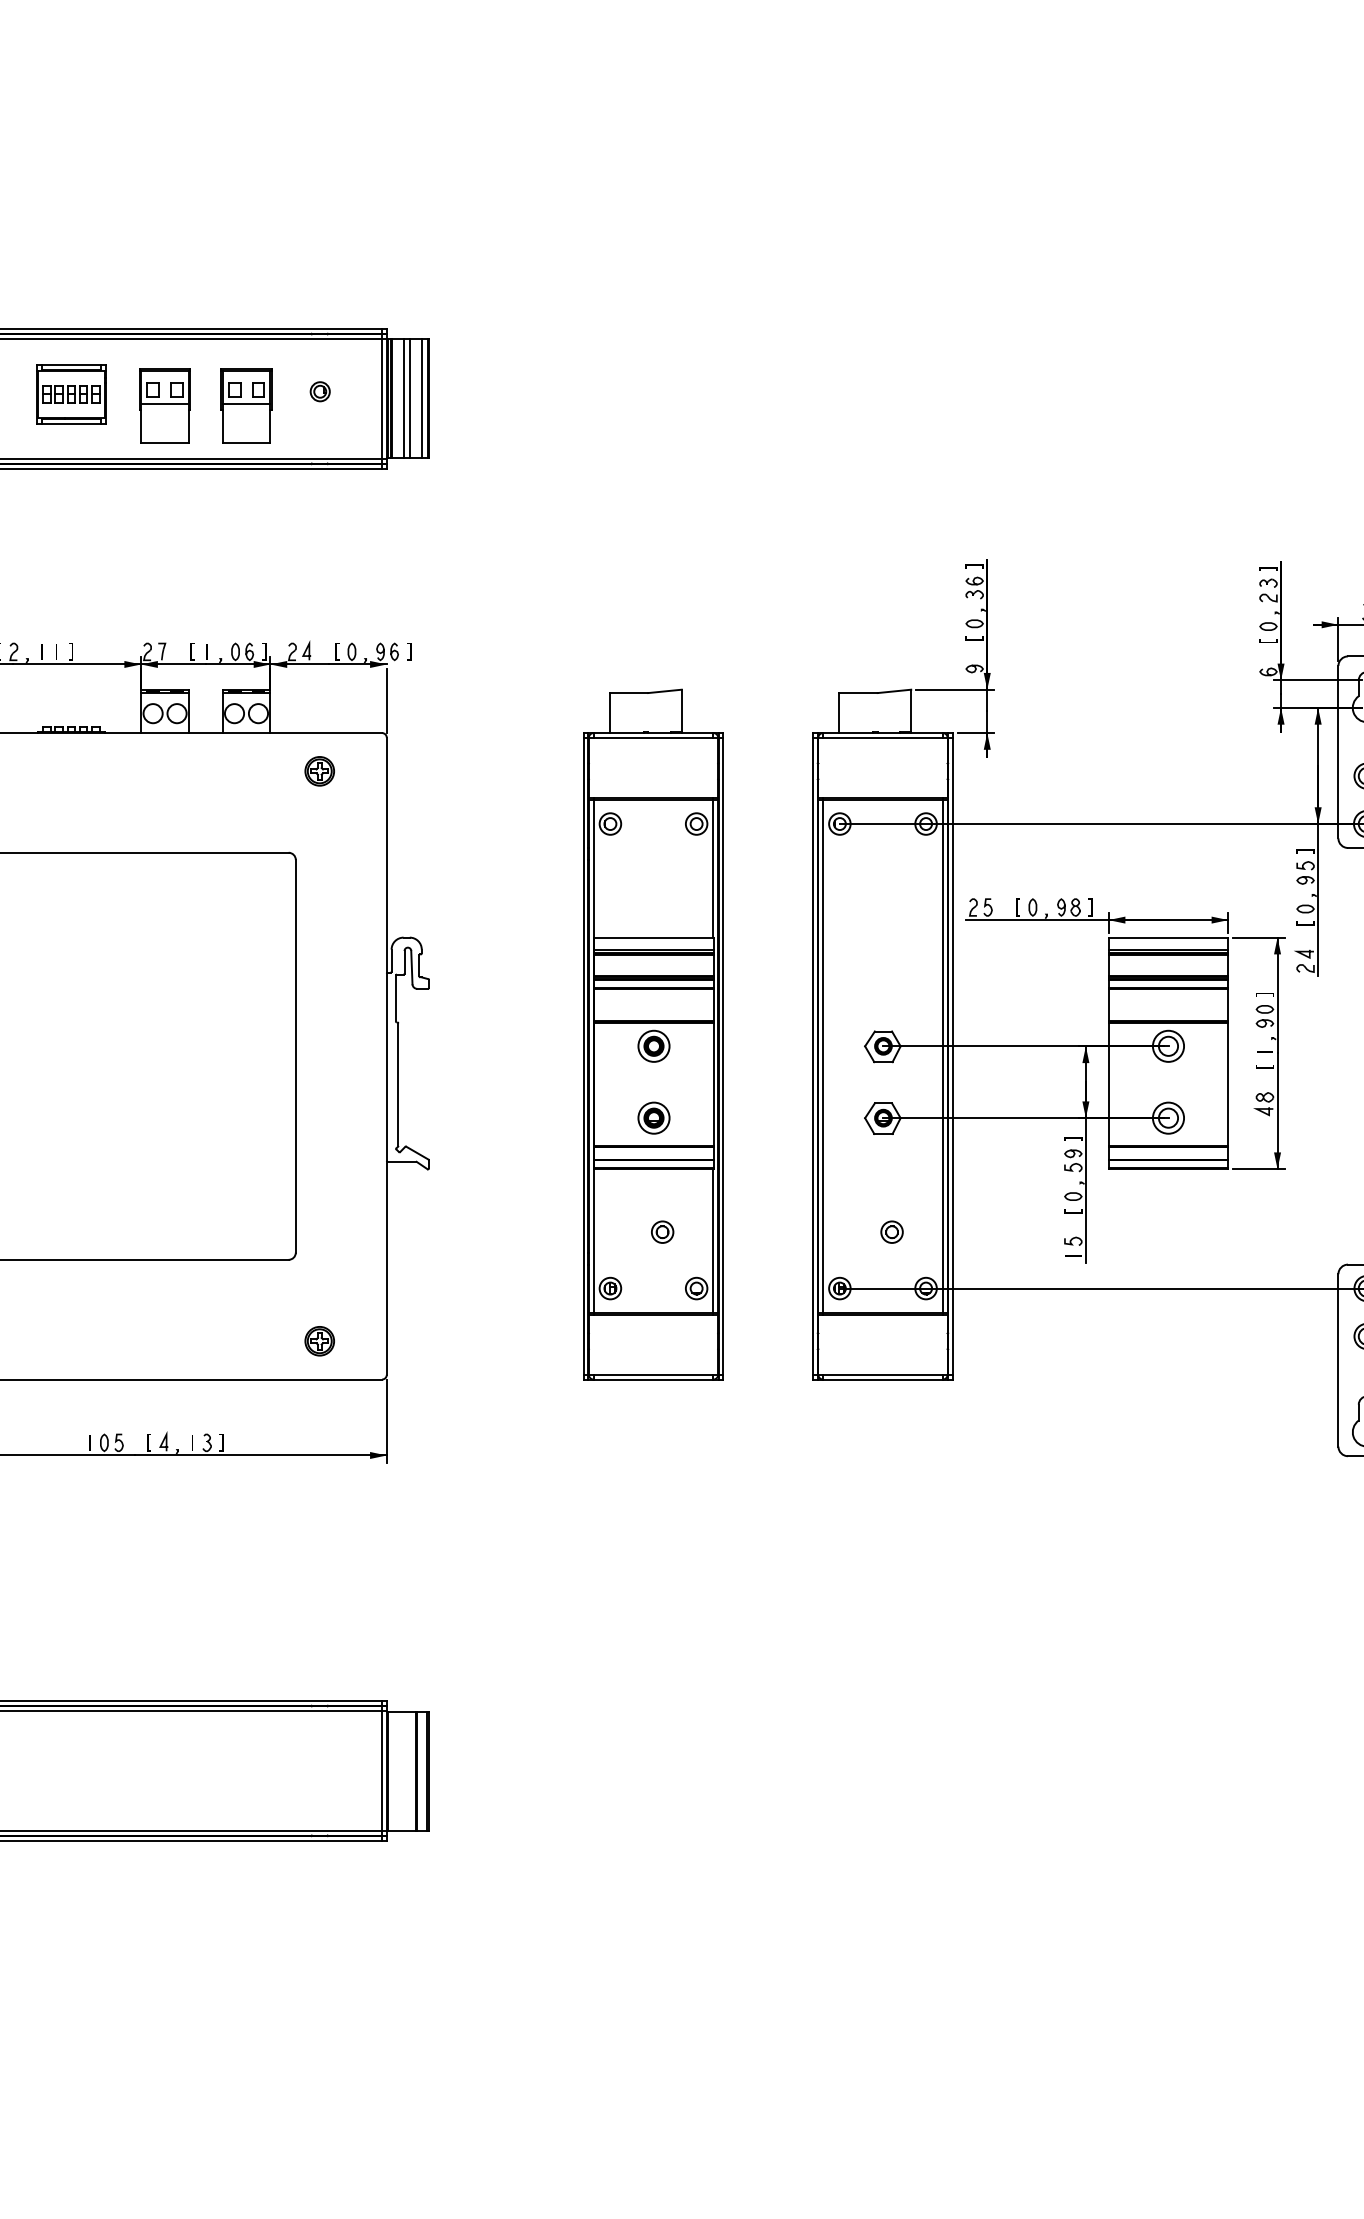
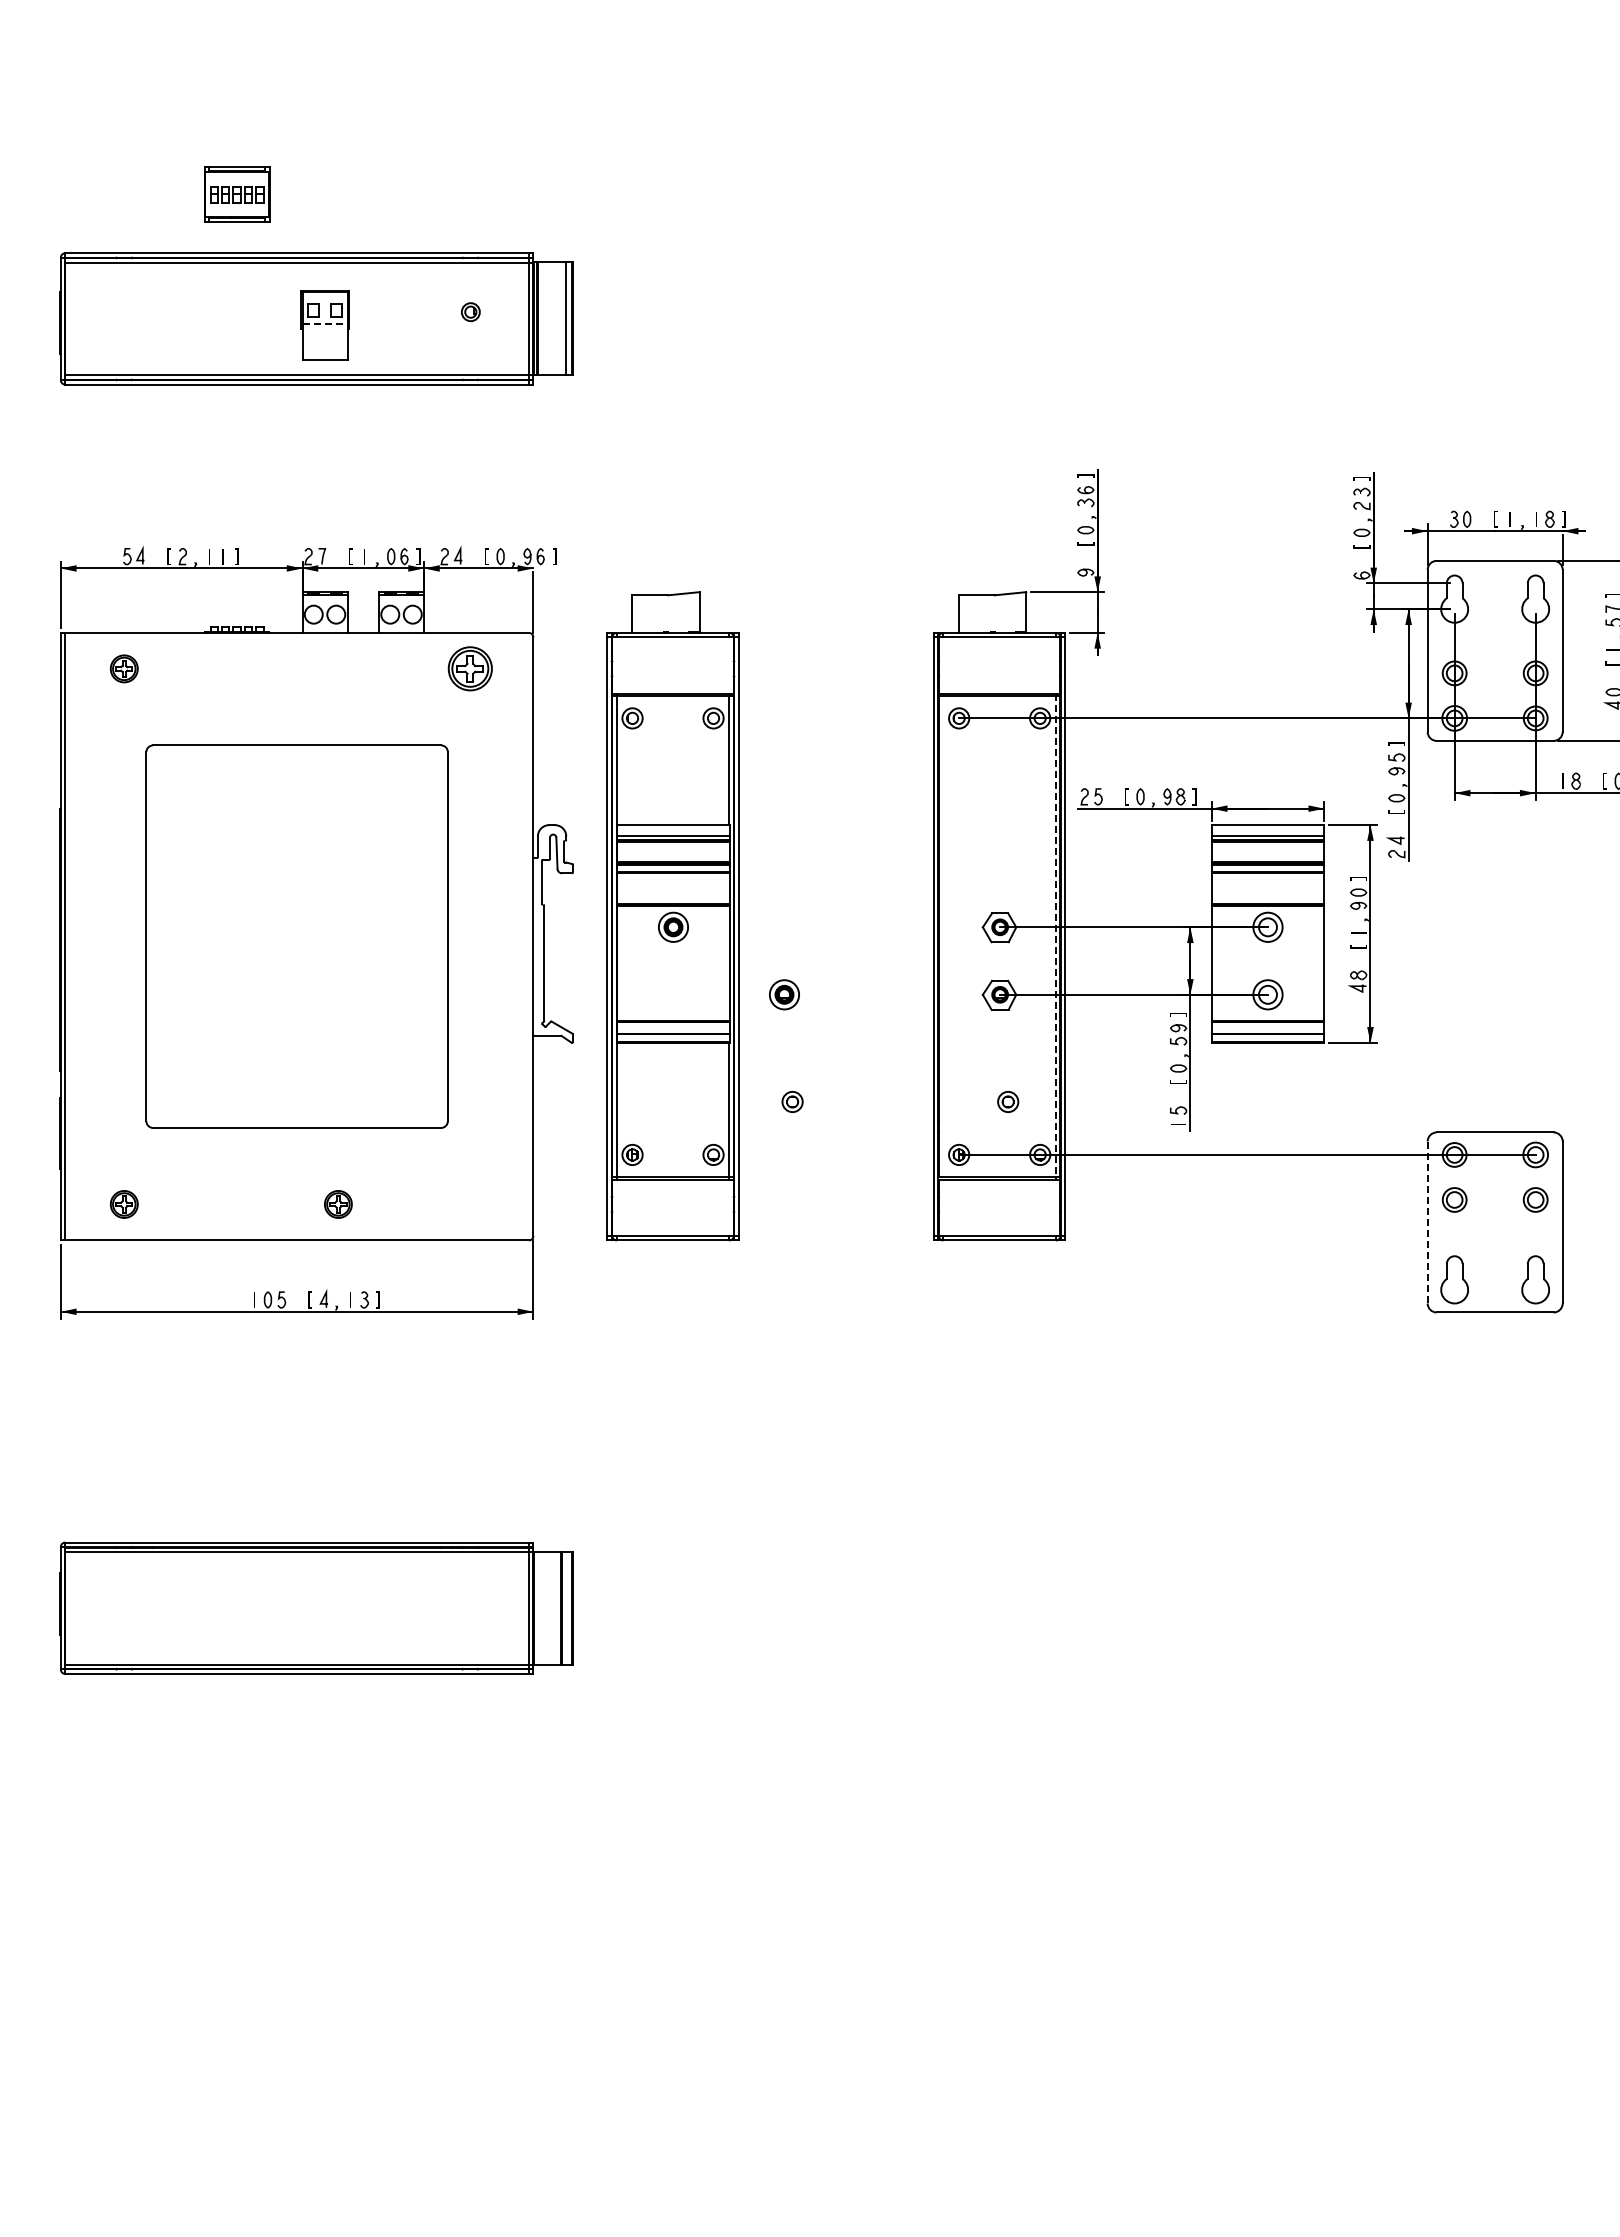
part: (71, 394) -> (237, 194), moved
line: (403, 398) -> (549, 318), removed
line: (410, 398) -> (555, 318), removed
line: (165, 403) -> (325, 323), solid -> dashed
part: (246, 405) -> (401, 325), removed
part: (319, 770) -> (470, 668), size x1.6
part: (652, 1034) -> (672, 916), moved
line: (823, 1056) -> (943, 936), removed
line: (942, 1057) -> (1055, 937), solid -> dashed
part: (319, 1341) -> (338, 1204), moved
line: (1338, 1359) -> (1427, 1221), solid -> dashed

